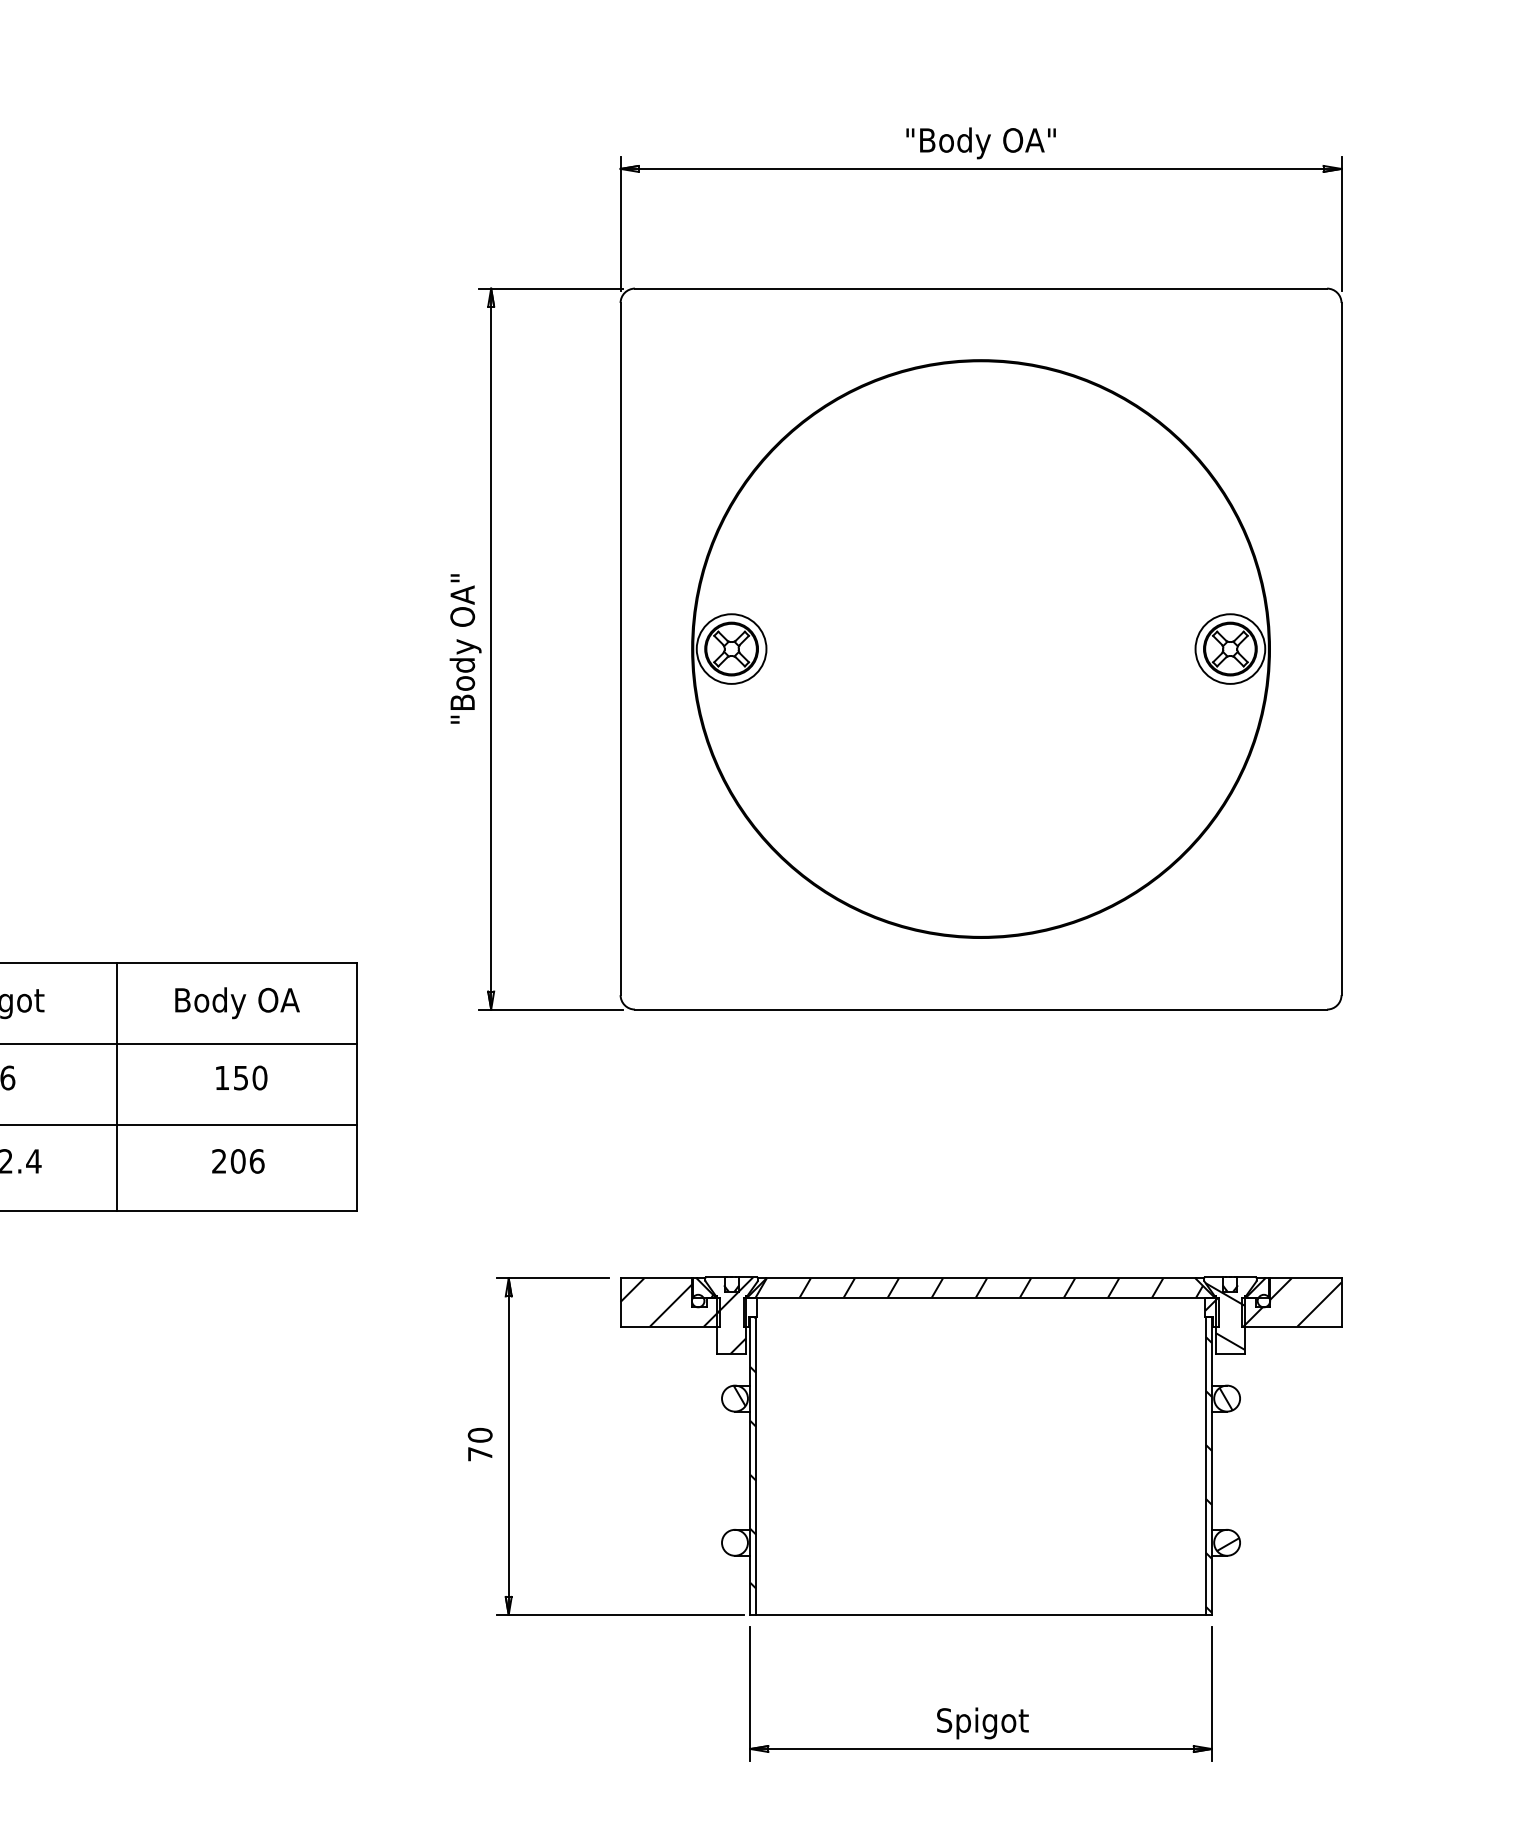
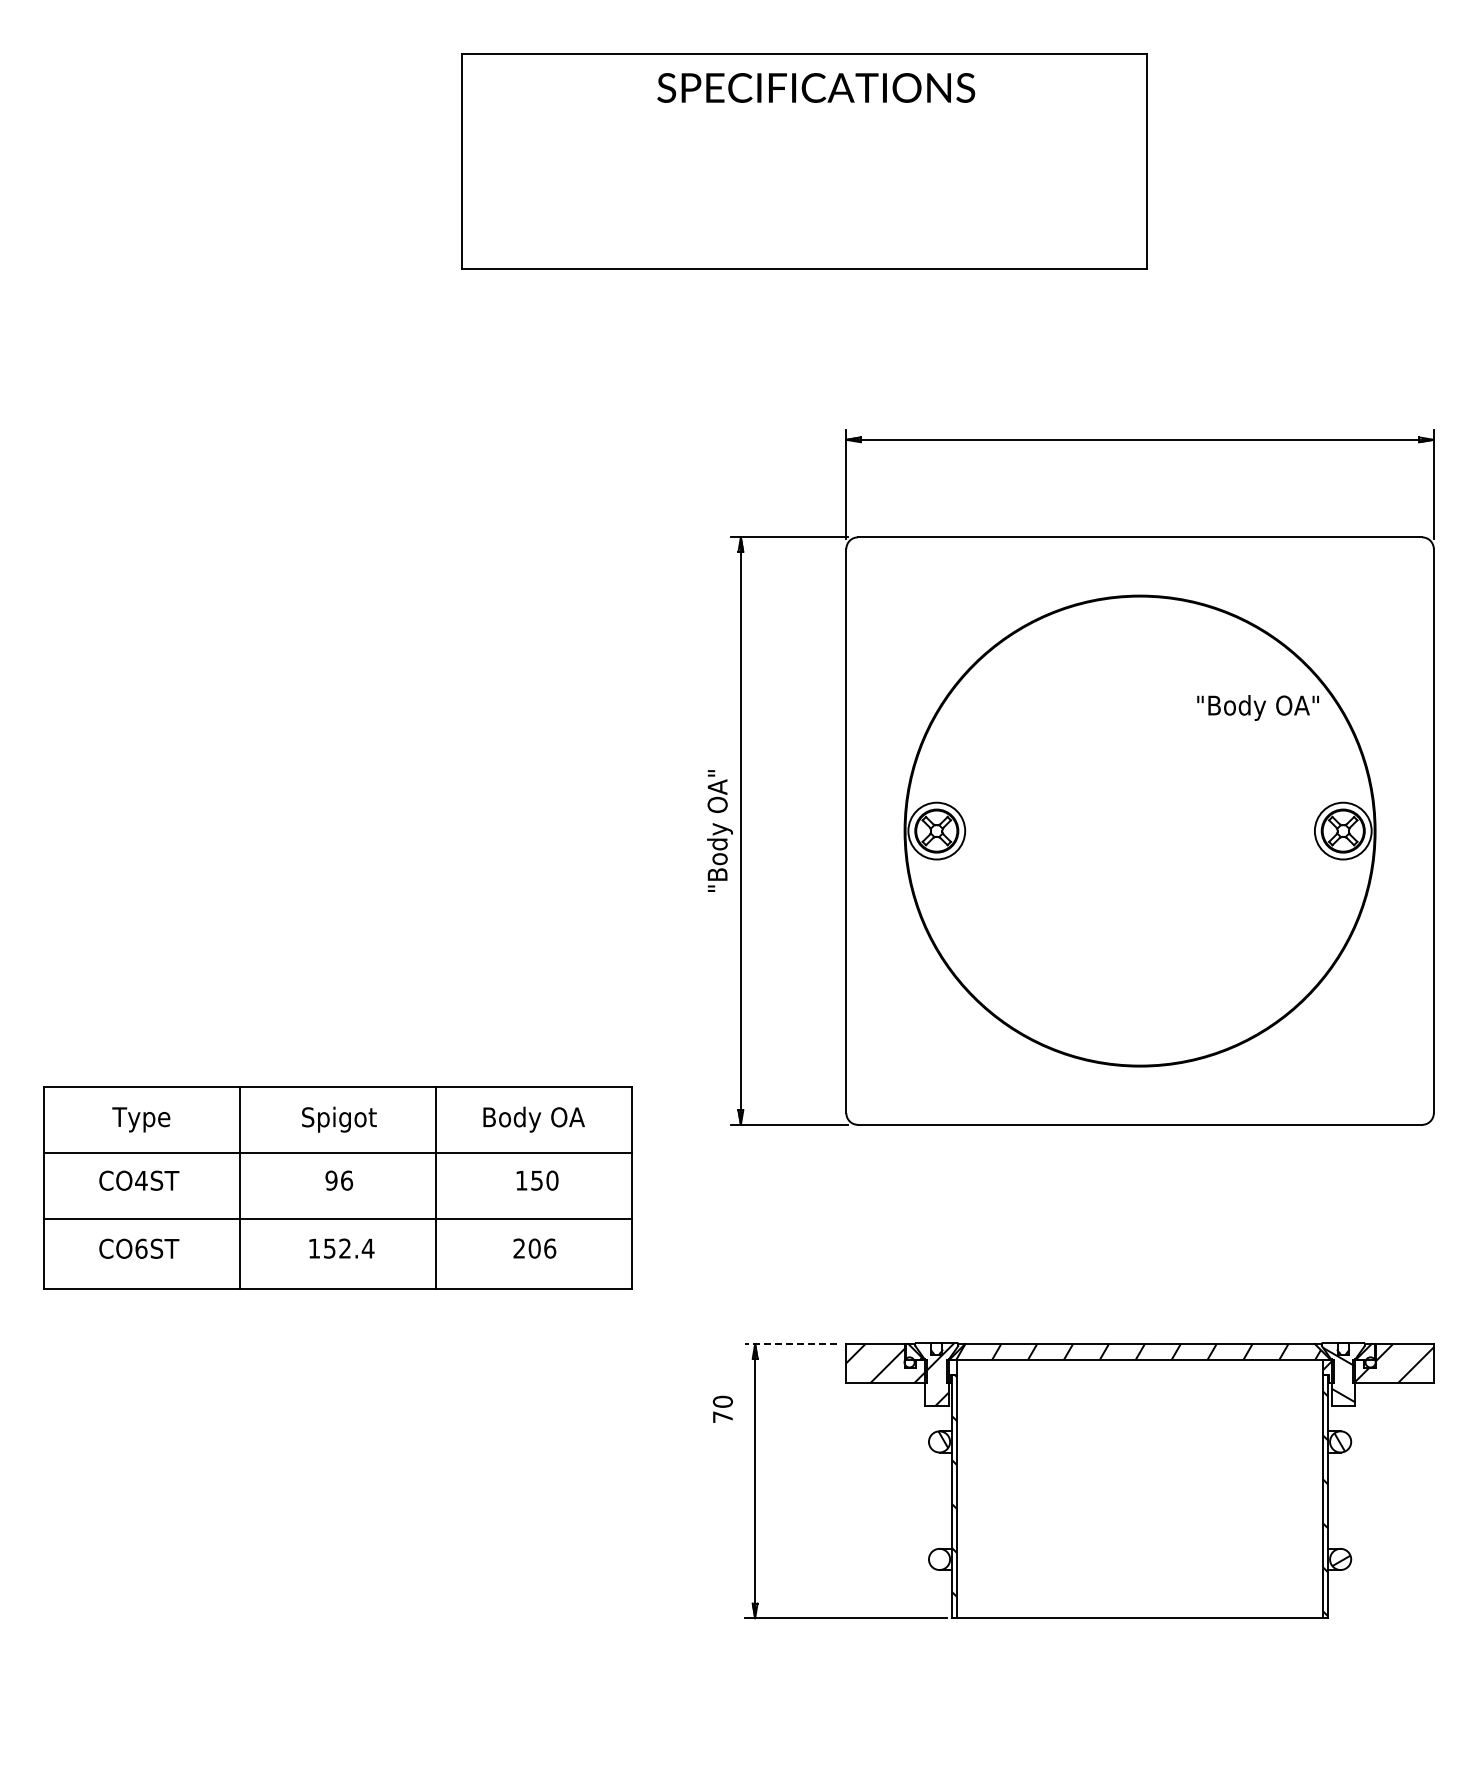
text: (980, 142) -> (1257, 707), moved
line: (552, 1279) -> (790, 1344), solid -> dashed
text: (479, 1443) -> (722, 1408), moved
part: (977, 1707) -> (1137, 1693), removed

